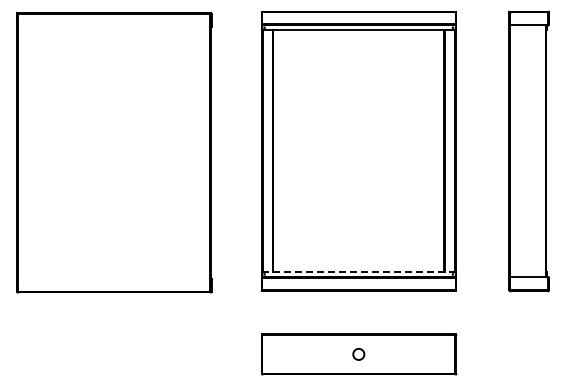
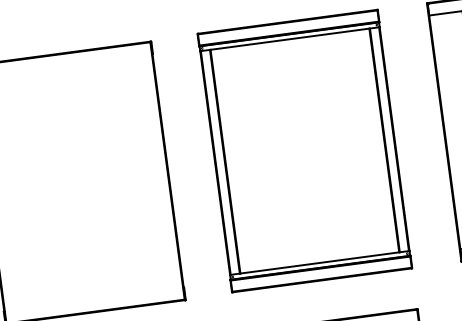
line: (358, 271) -> (319, 262), dashed -> solid

